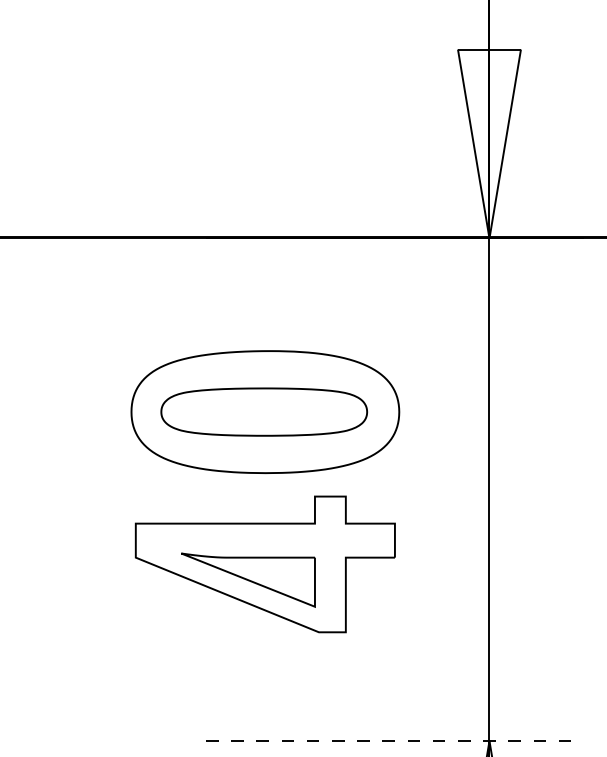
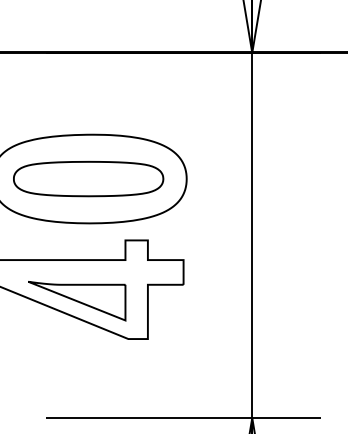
line: (395, 741) -> (183, 418), dashed -> solid

